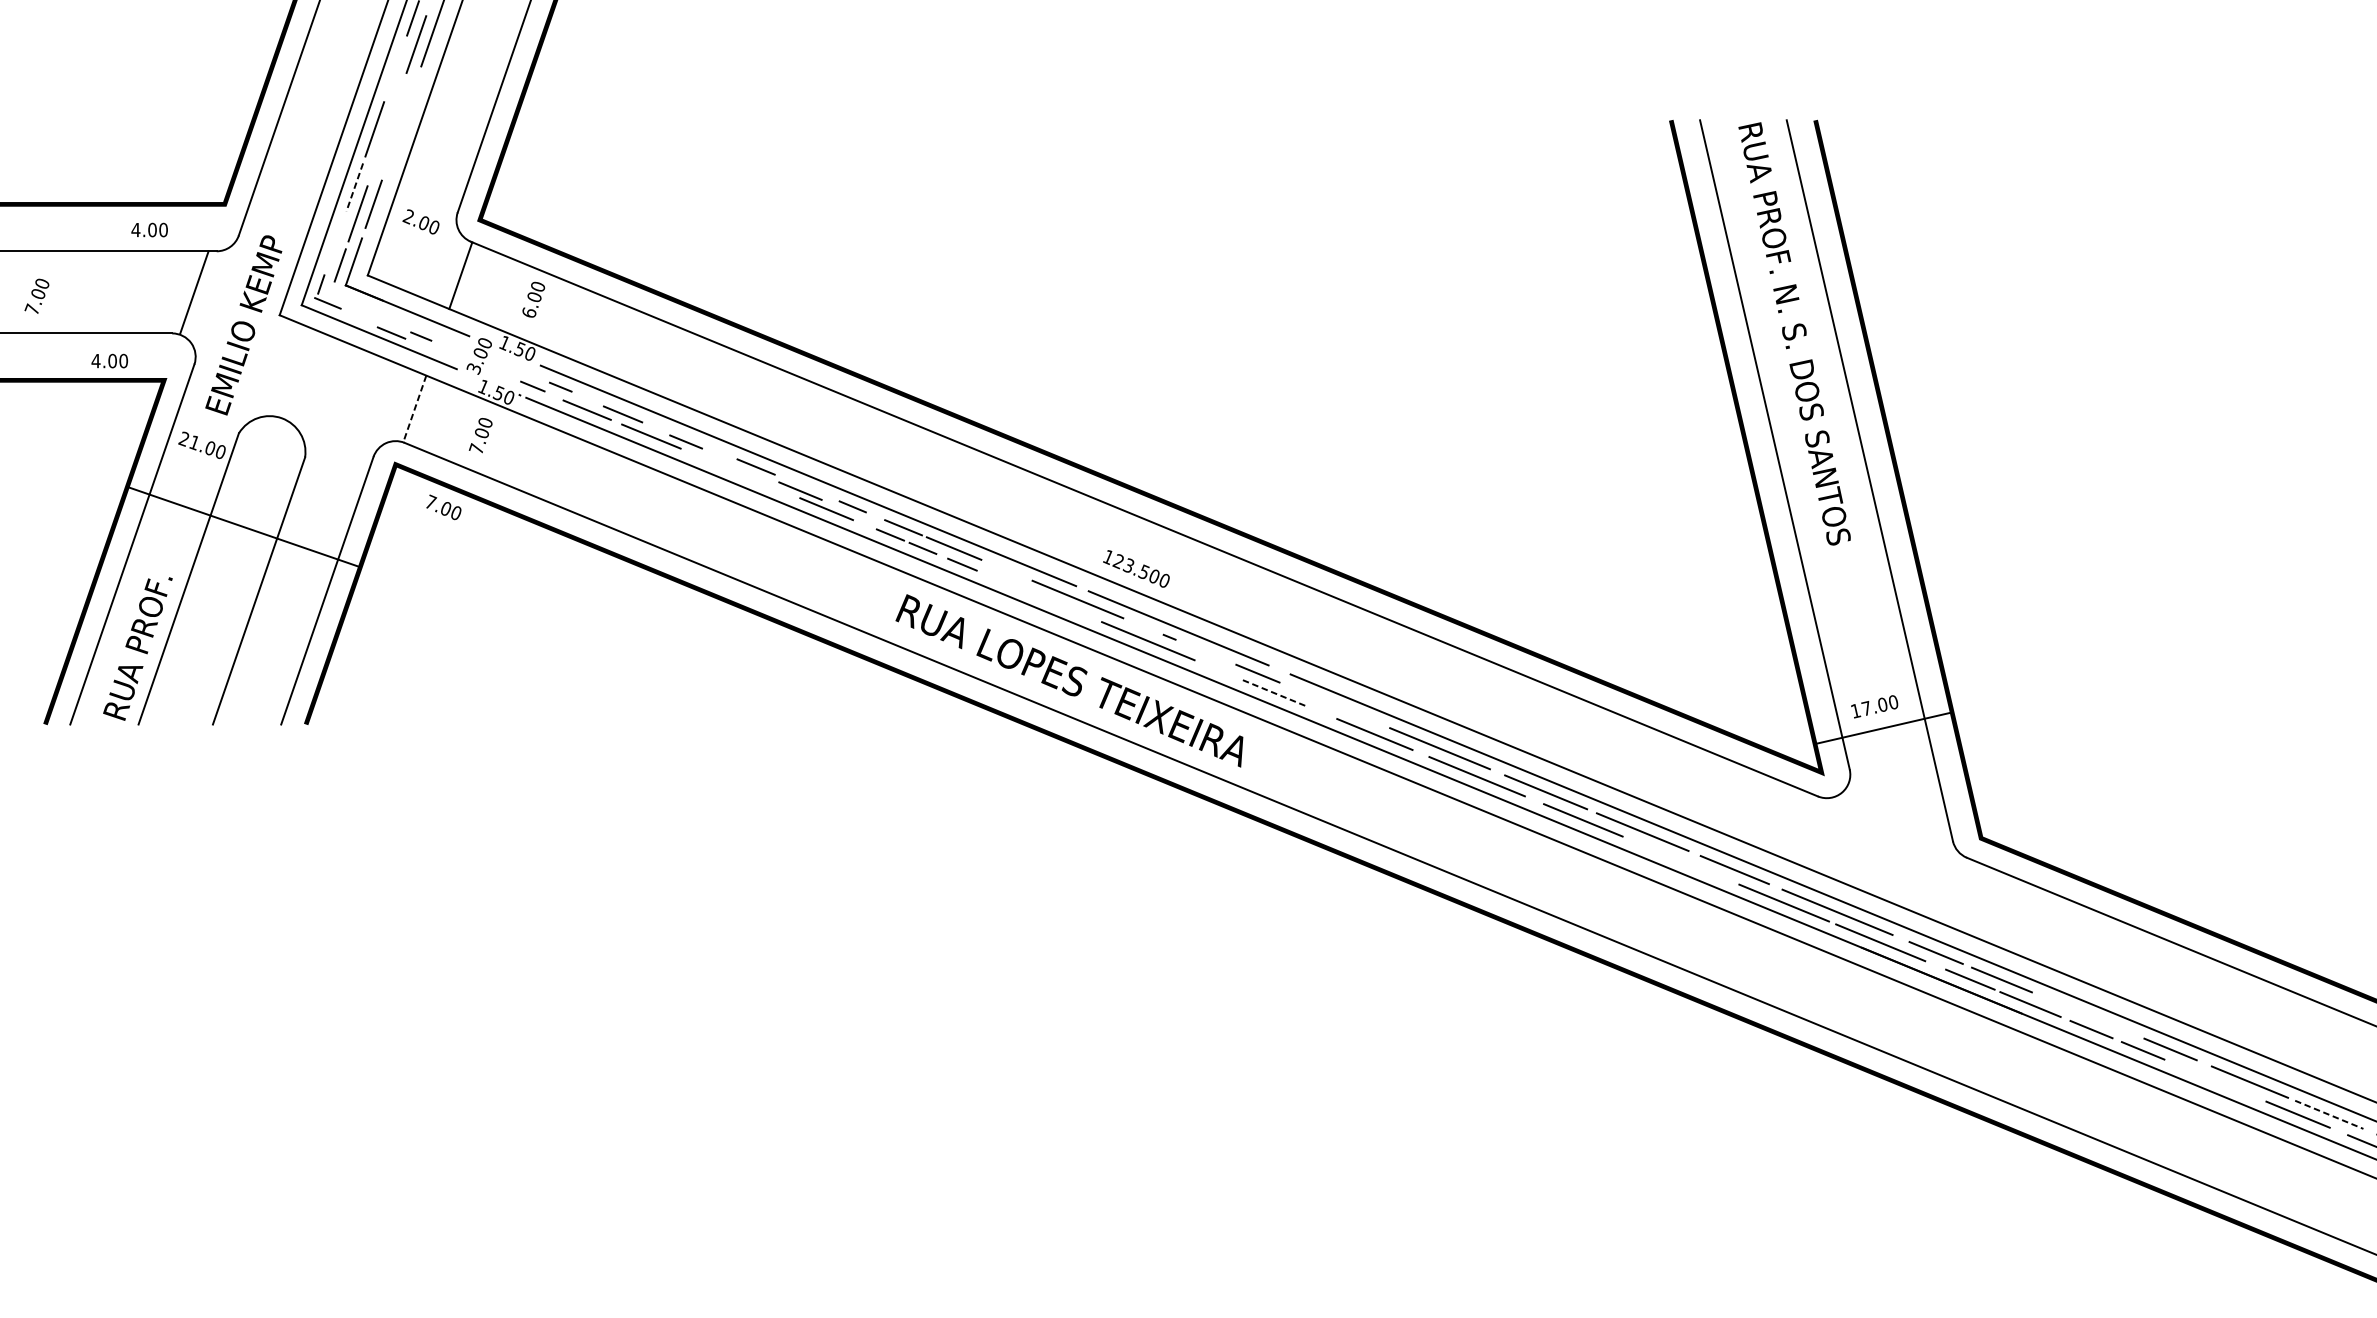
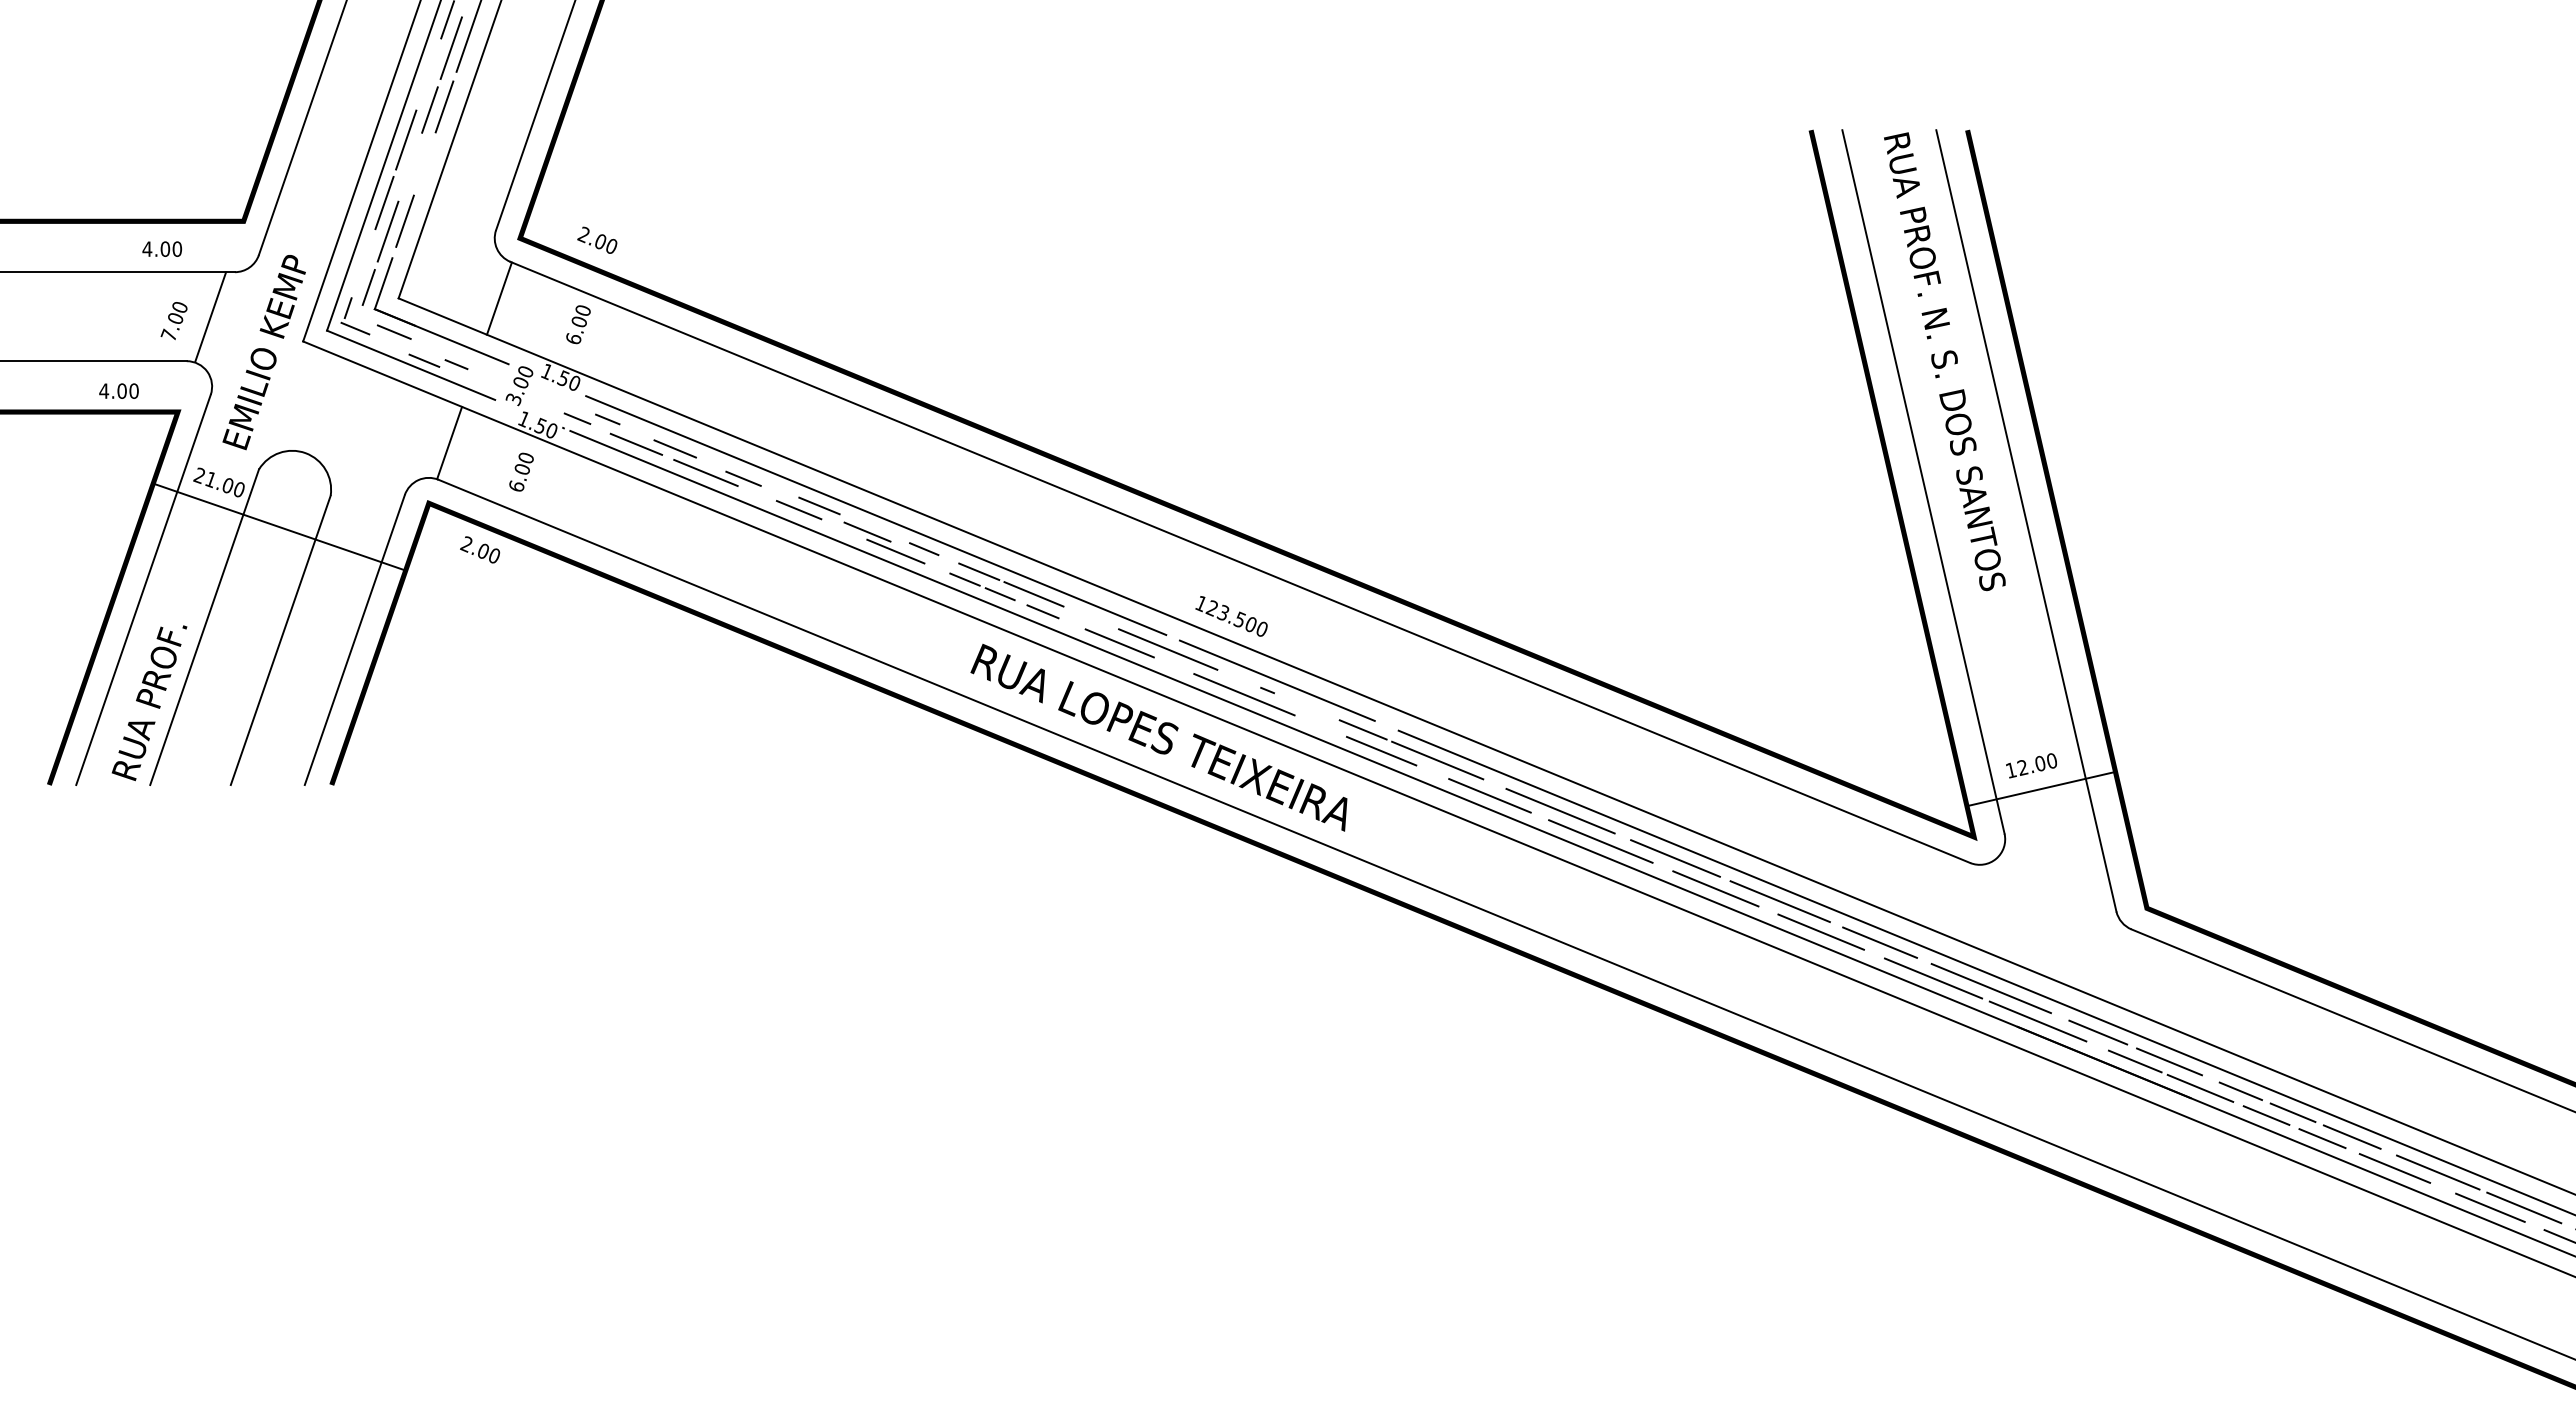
line: (410, 98) -> (444, 106), added
line: (396, 101) -> (429, 109), added
line: (354, 187) -> (384, 203), dashed -> solid
text: (421, 221) -> (597, 239), moved
text: (36, 296) -> (173, 321), moved
line: (363, 306) -> (393, 331), added
line: (414, 409) -> (449, 443), dashed -> solid
text: (476, 448) -> (516, 485), 7.00 -> 6.00
line: (736, 471) -> (798, 510), added
text: (430, 501) -> (466, 543), 7.00 -> 2.00
line: (243, 526) -> (278, 526), moved
line: (1033, 593) -> (1119, 643), added
line: (1275, 693) -> (1382, 751), dashed -> solid
line: (1326, 701) -> (1437, 760), added
text: (1866, 708) -> (2022, 767), 17.00 -> 12.00
line: (1679, 859) -> (1820, 931), added
line: (2067, 1007) -> (2240, 1091), added
line: (2115, 1026) -> (2292, 1112), added
line: (2209, 1078) -> (2394, 1168), added
line: (2329, 1115) -> (2524, 1208), dashed -> solid

